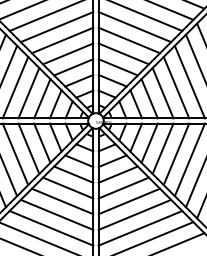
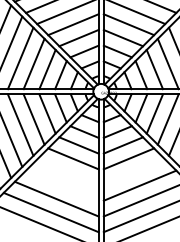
line: (62, 201) -> (67, 172), removed
line: (129, 201) -> (134, 172), removed
line: (56, 214) -> (61, 185), removed

